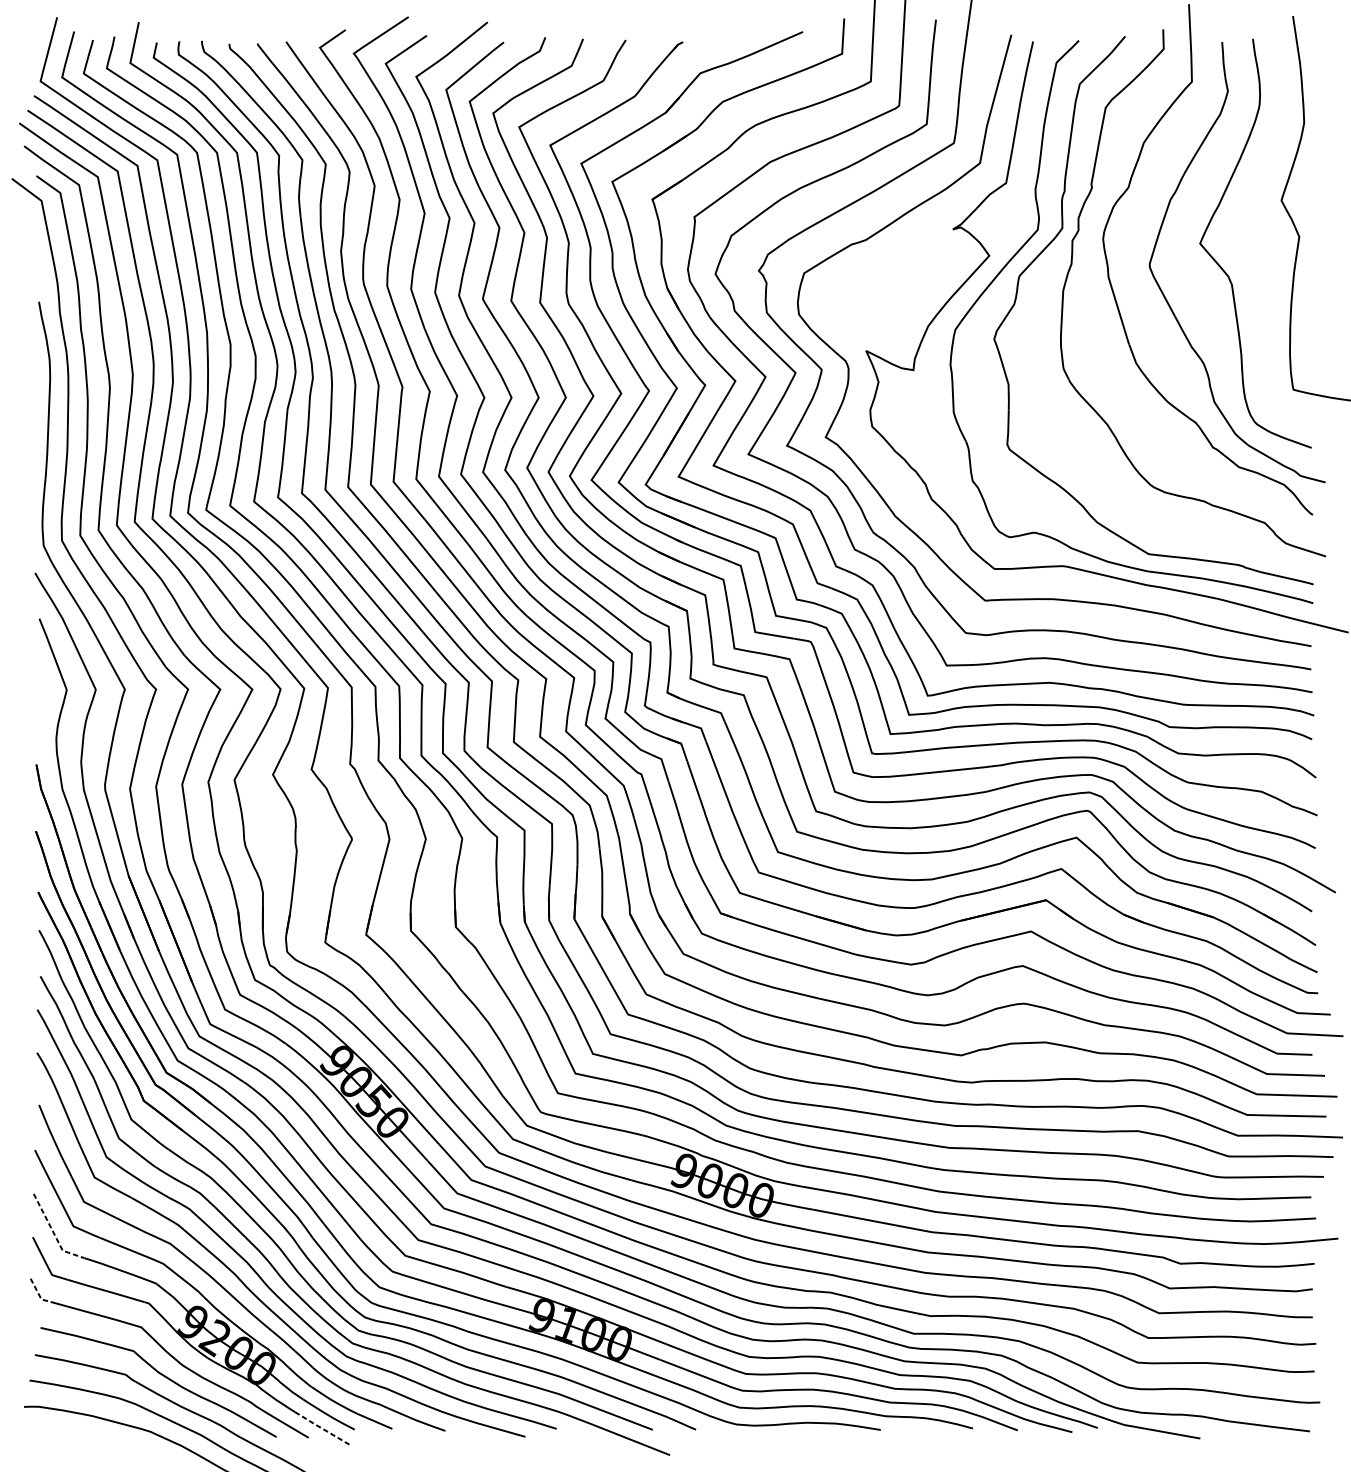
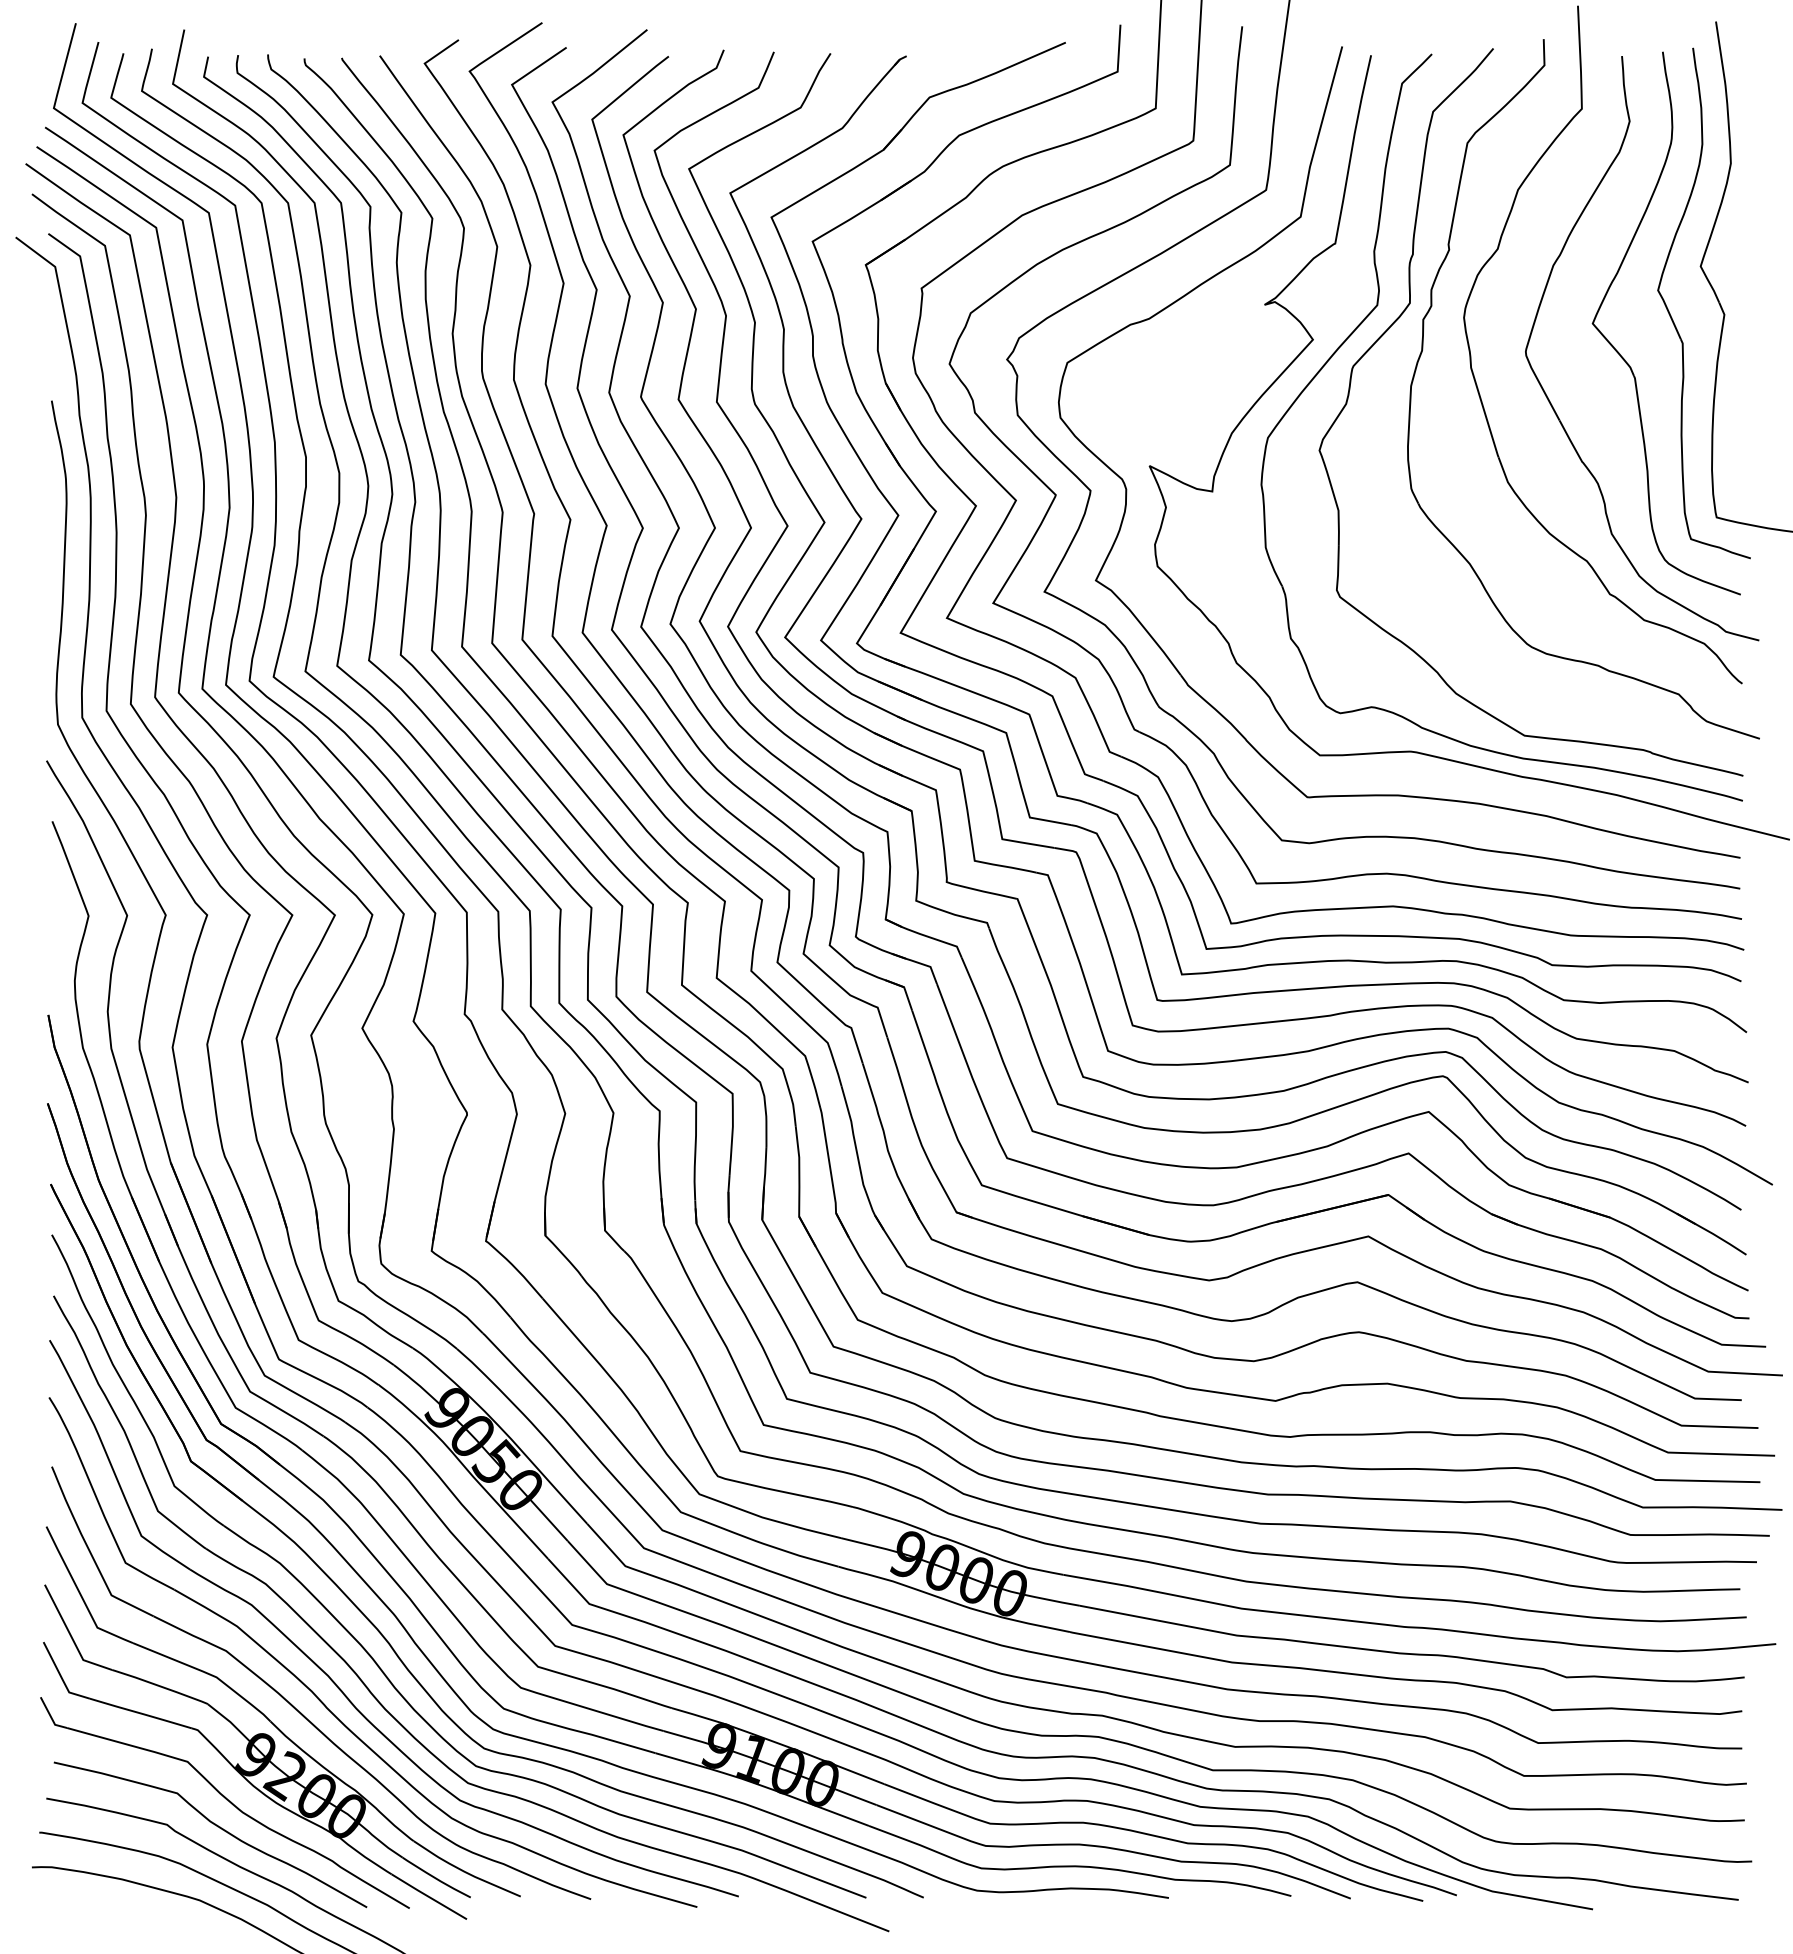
part: (1260, 239) -> (1672, 317), added
line: (53, 1233) -> (71, 1637), dashed -> solid
line: (38, 1293) -> (51, 1717), dashed -> solid
line: (323, 1429) -> (429, 1897), dashed -> solid

